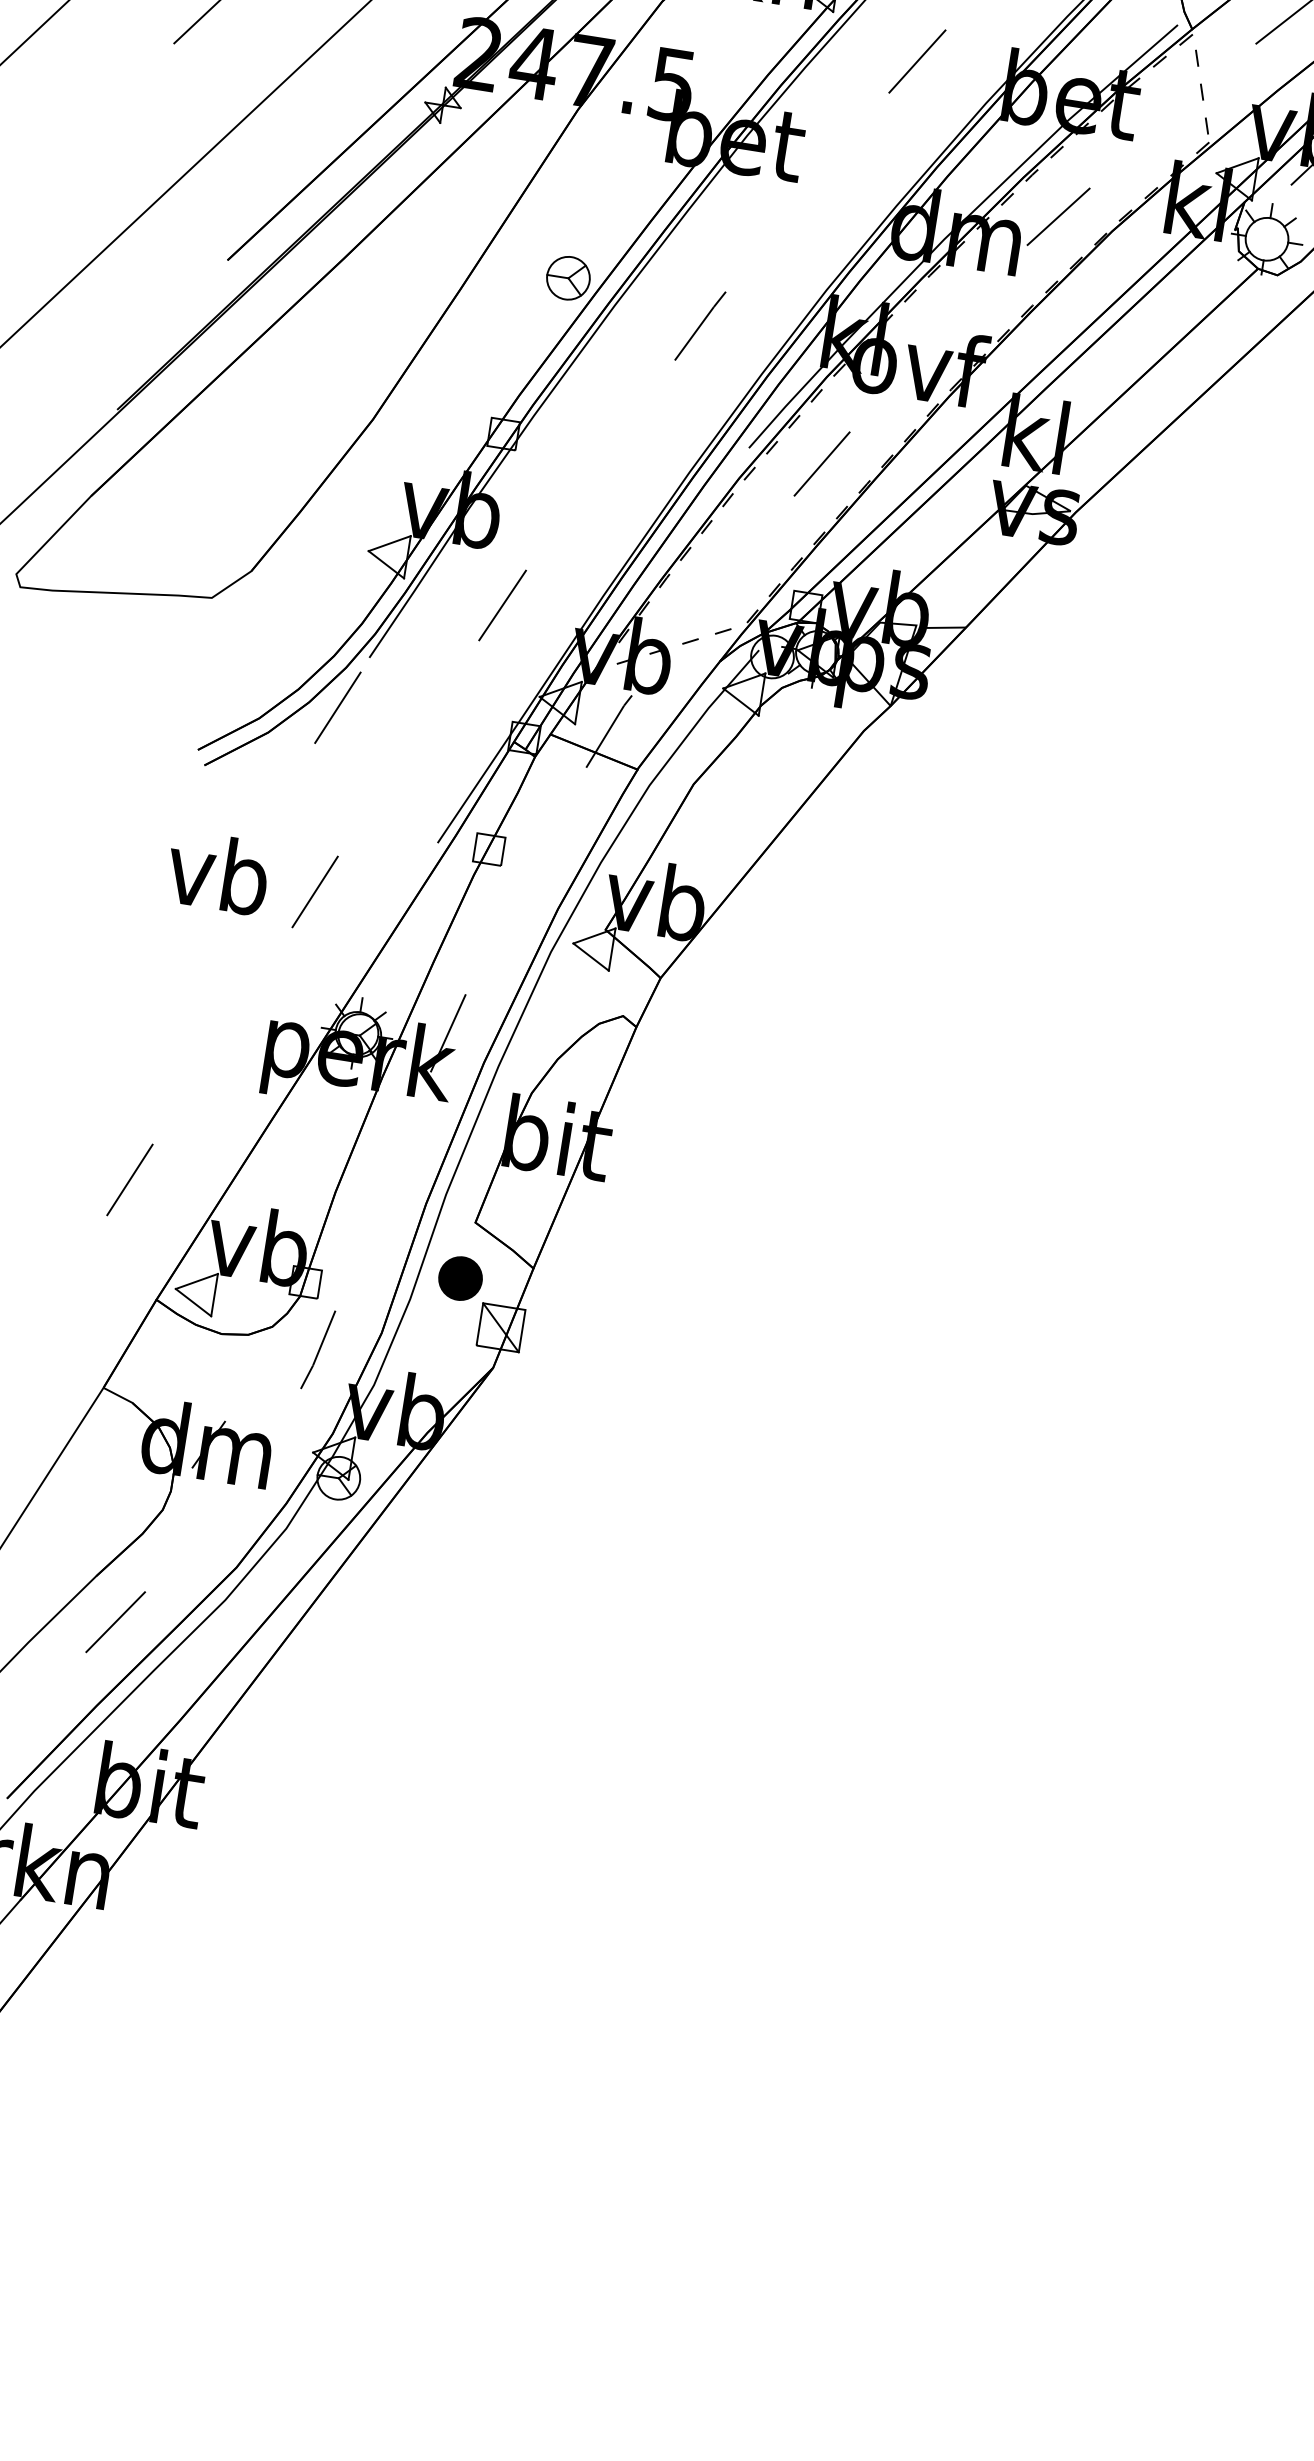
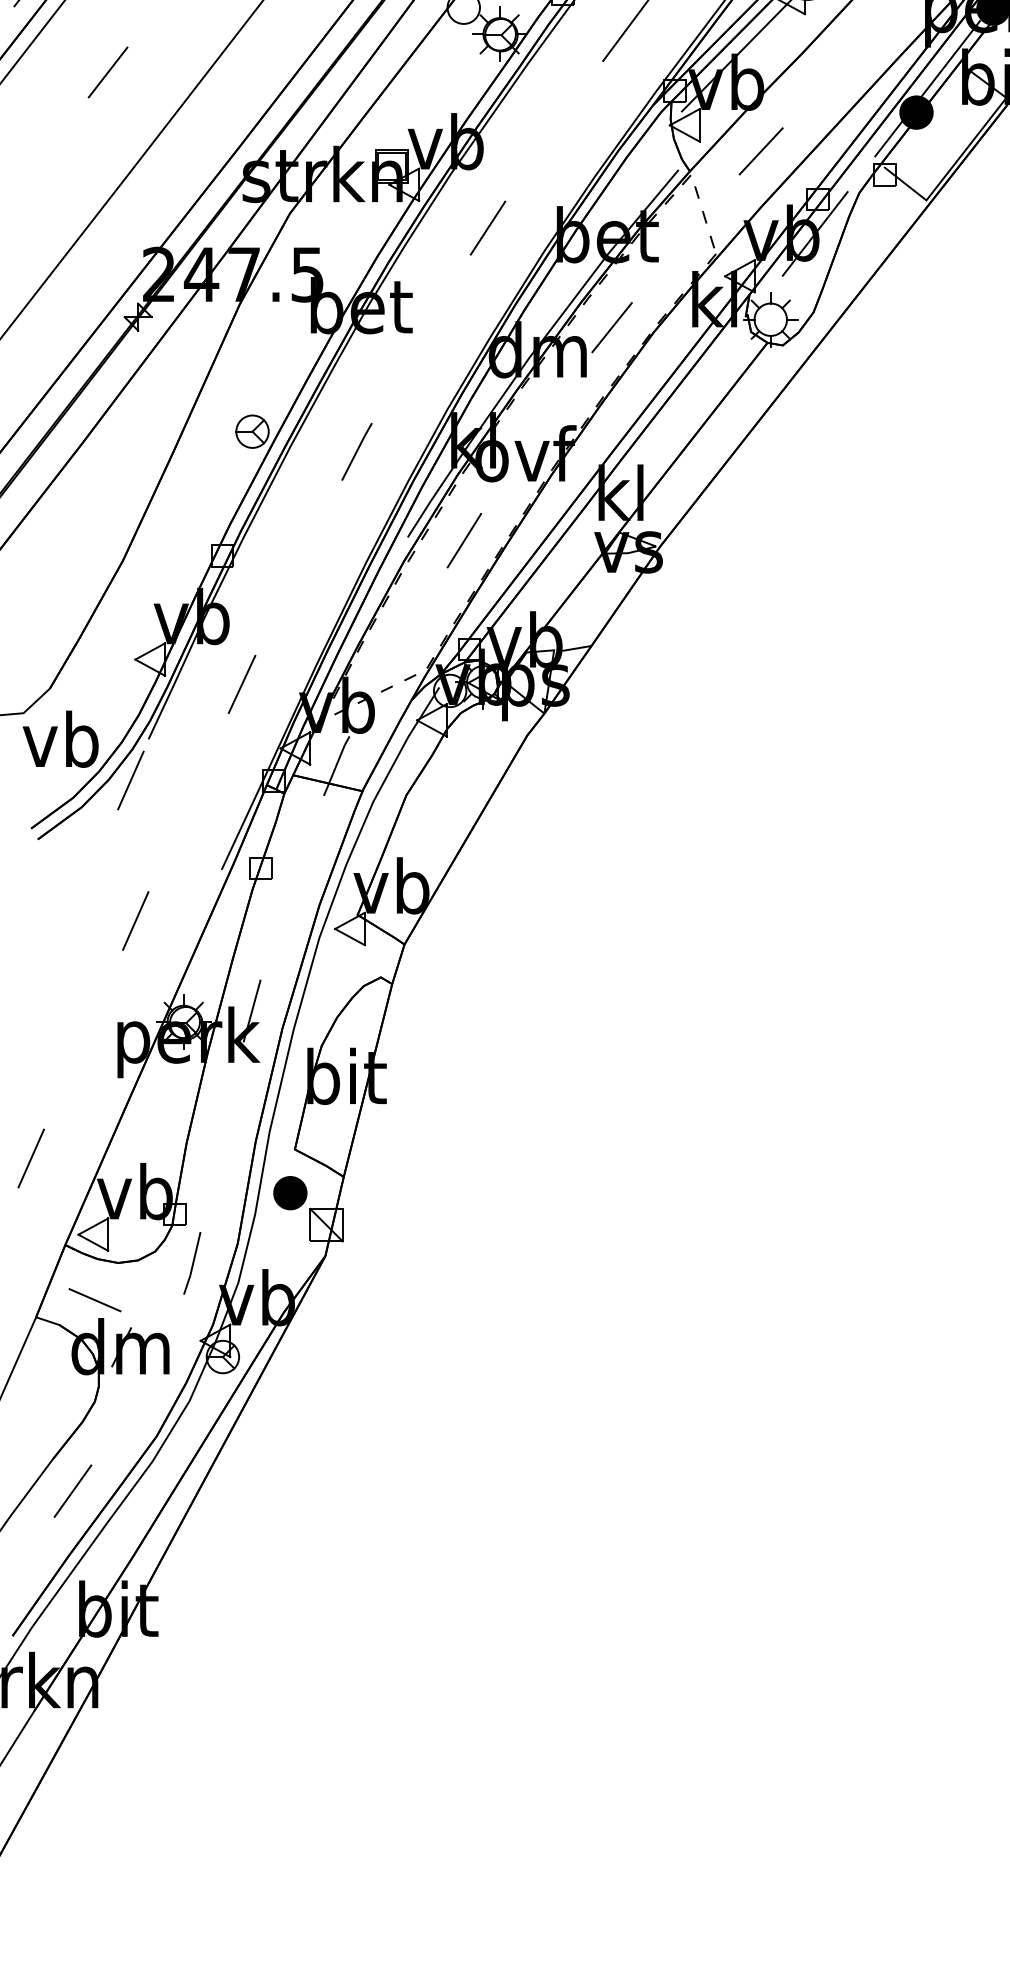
text: (217, 871) -> (60, 738), moved
line: (183, 1378) -> (94, 1300), added

